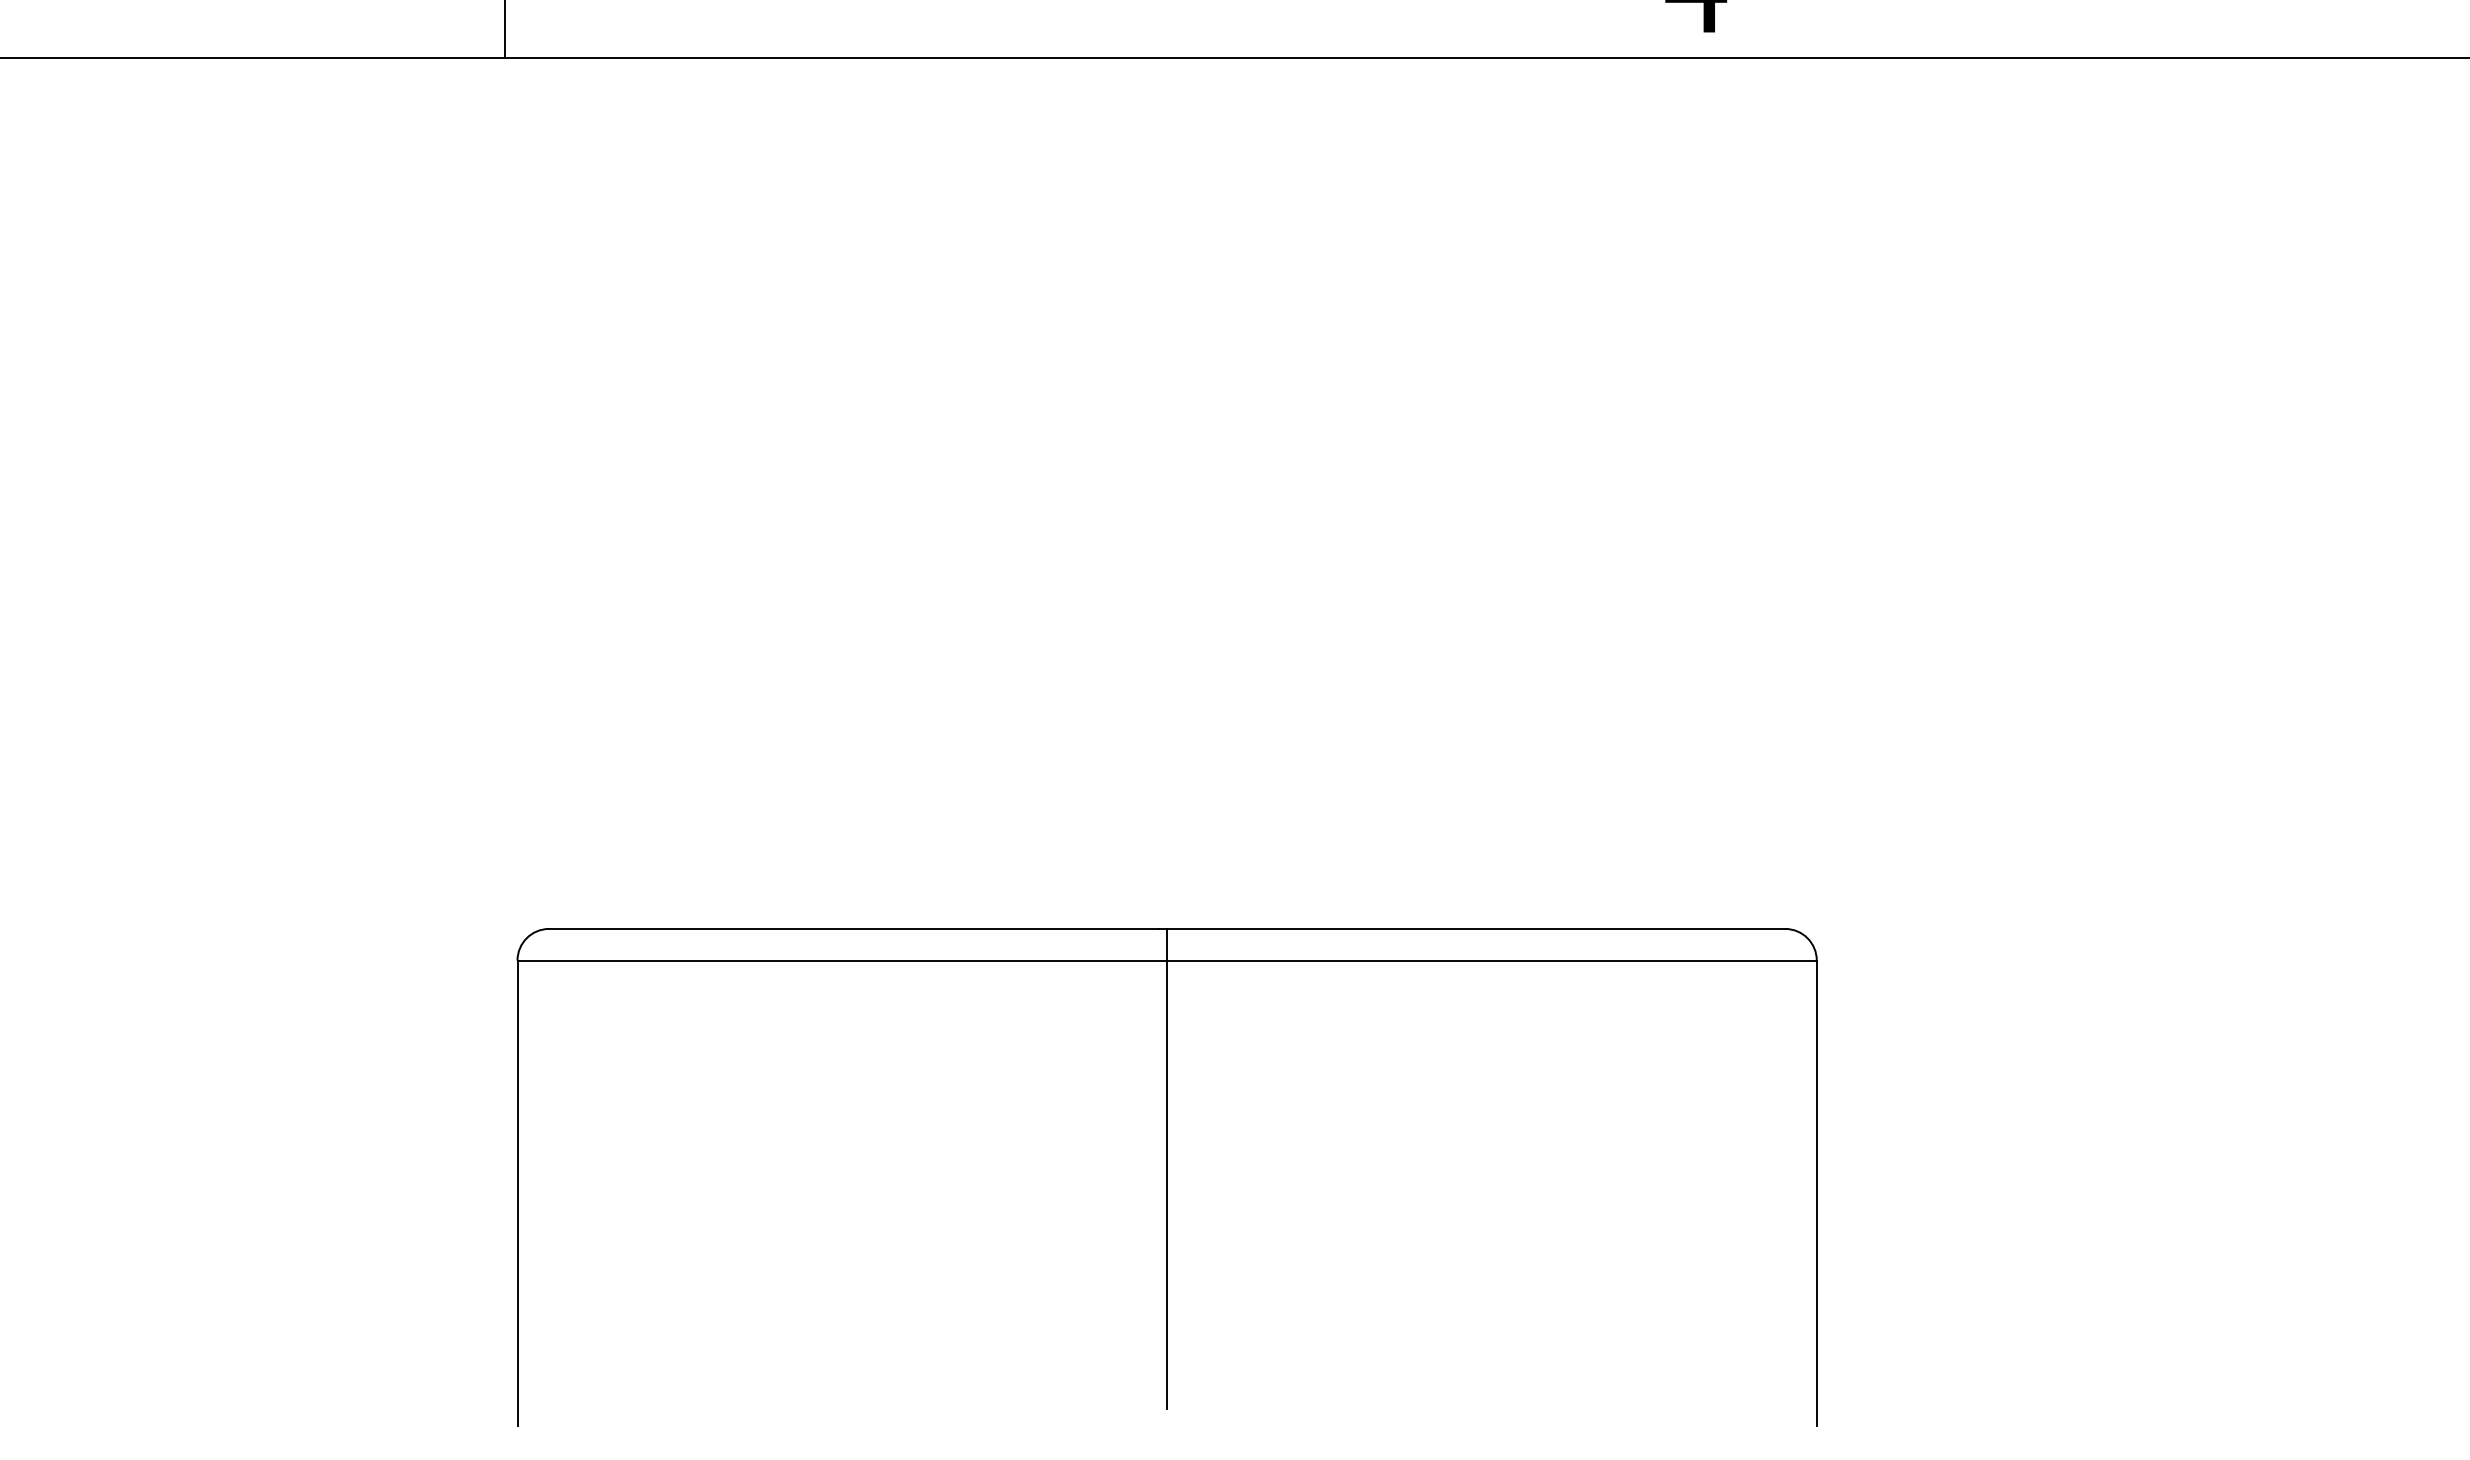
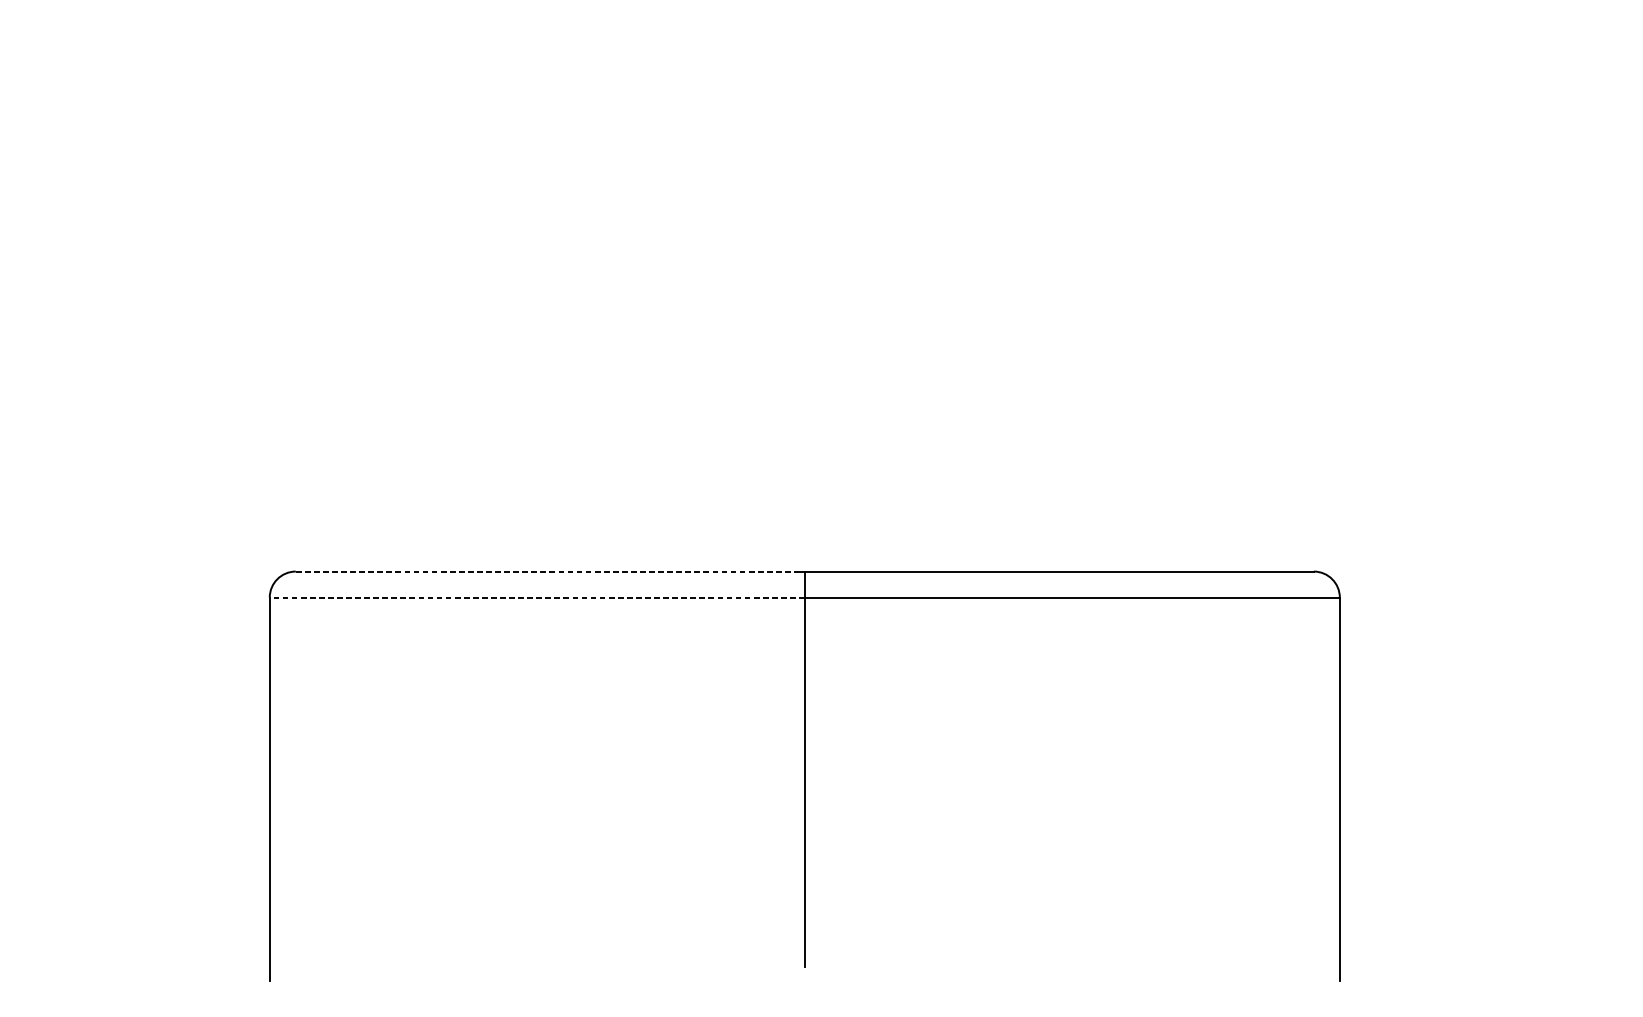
line: (854, 928) -> (547, 571), solid -> dashed
line: (842, 960) -> (537, 597), solid -> dashed

